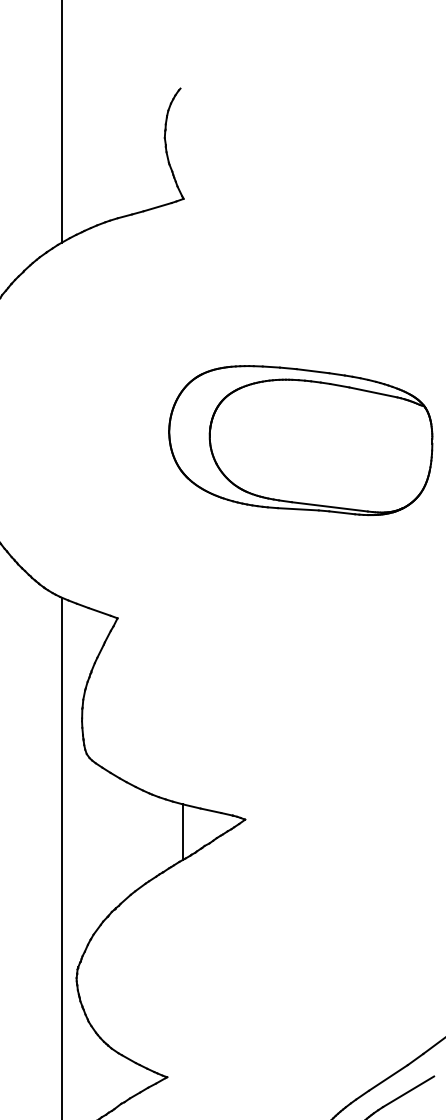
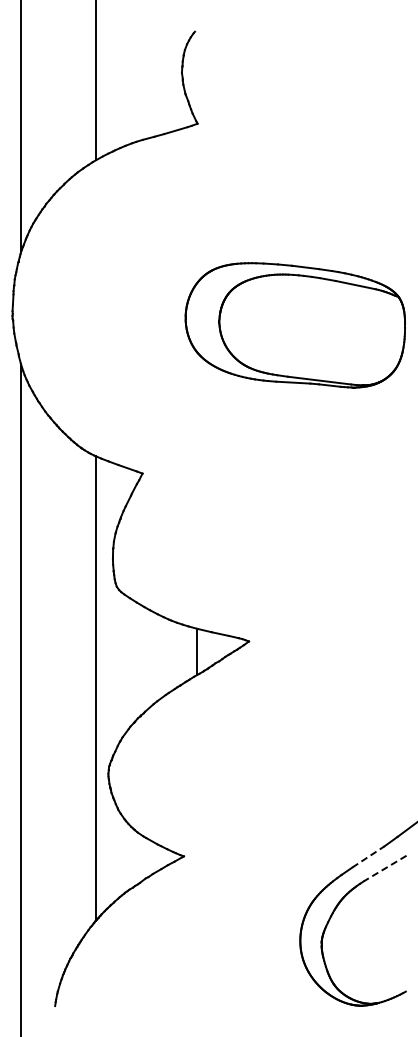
line: (388, 1077) -> (368, 856), solid -> dashed
line: (408, 1091) -> (385, 868), solid -> dashed

